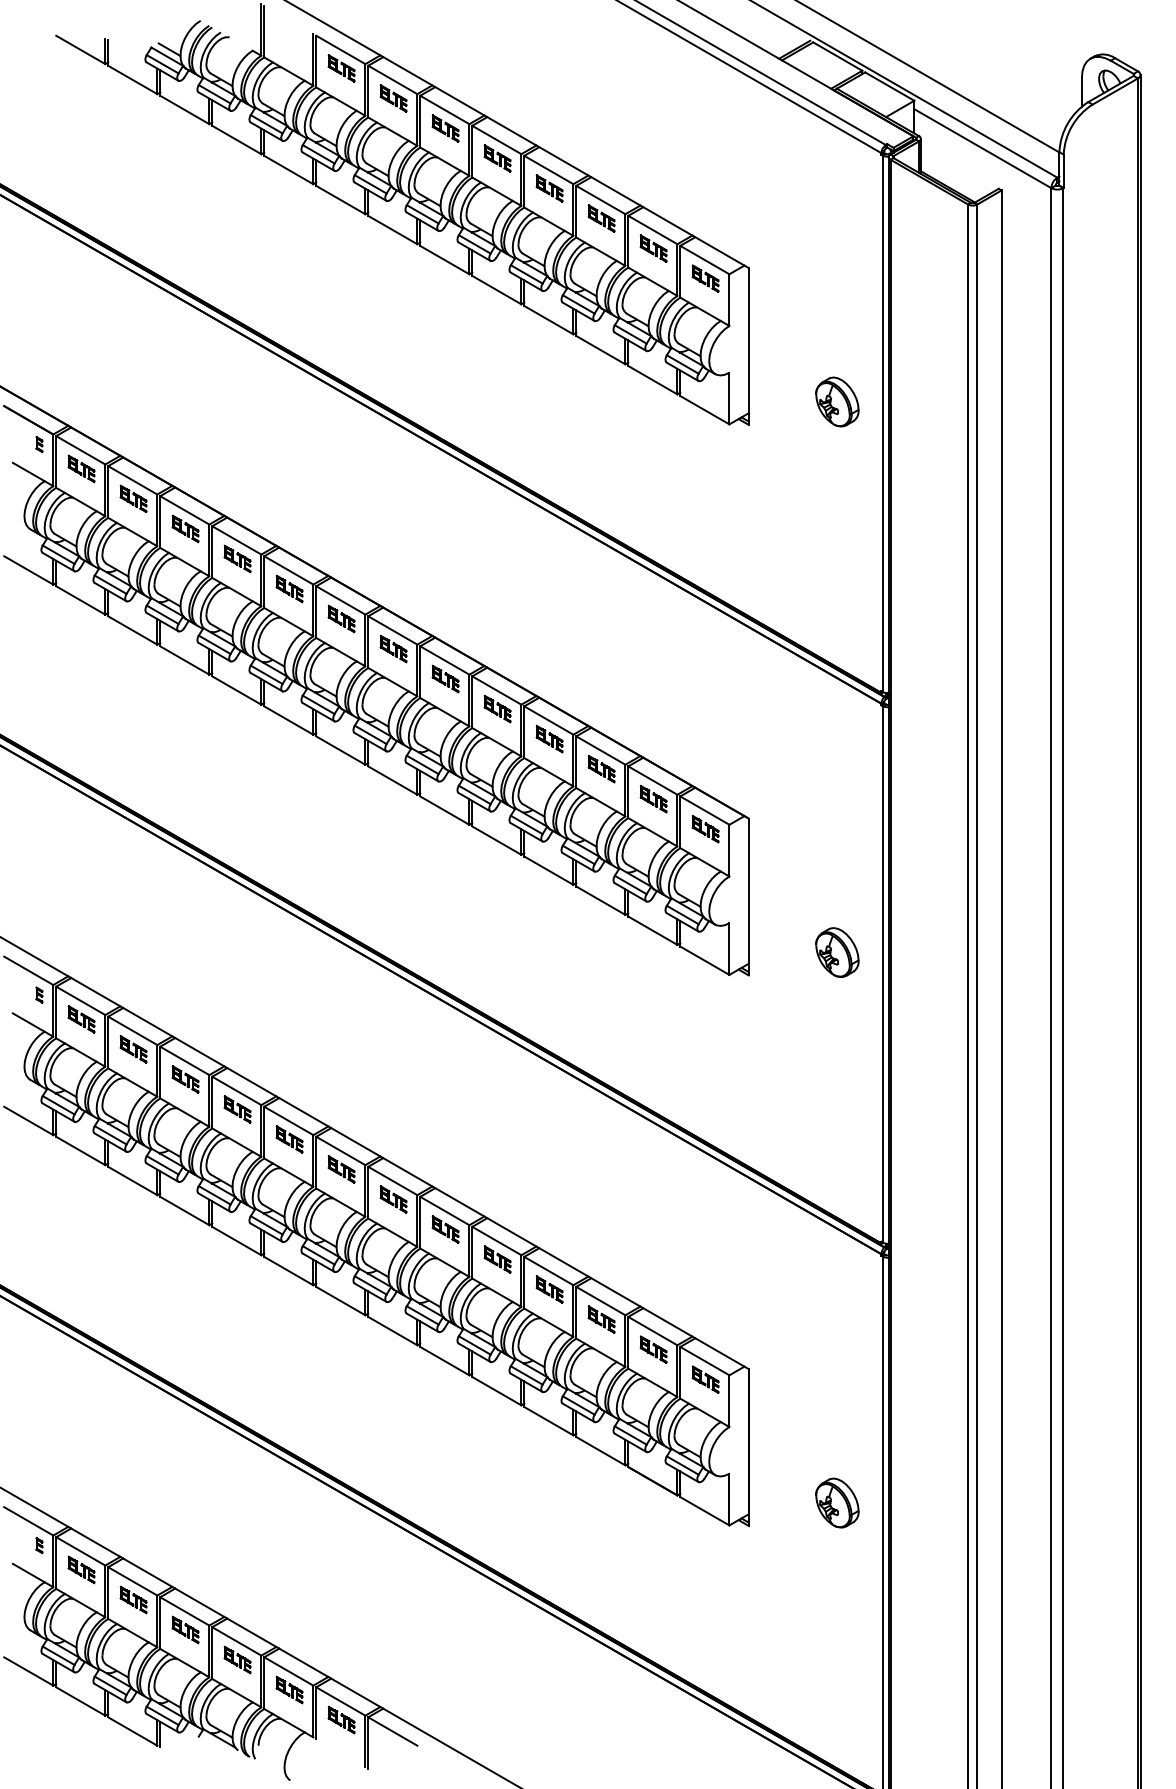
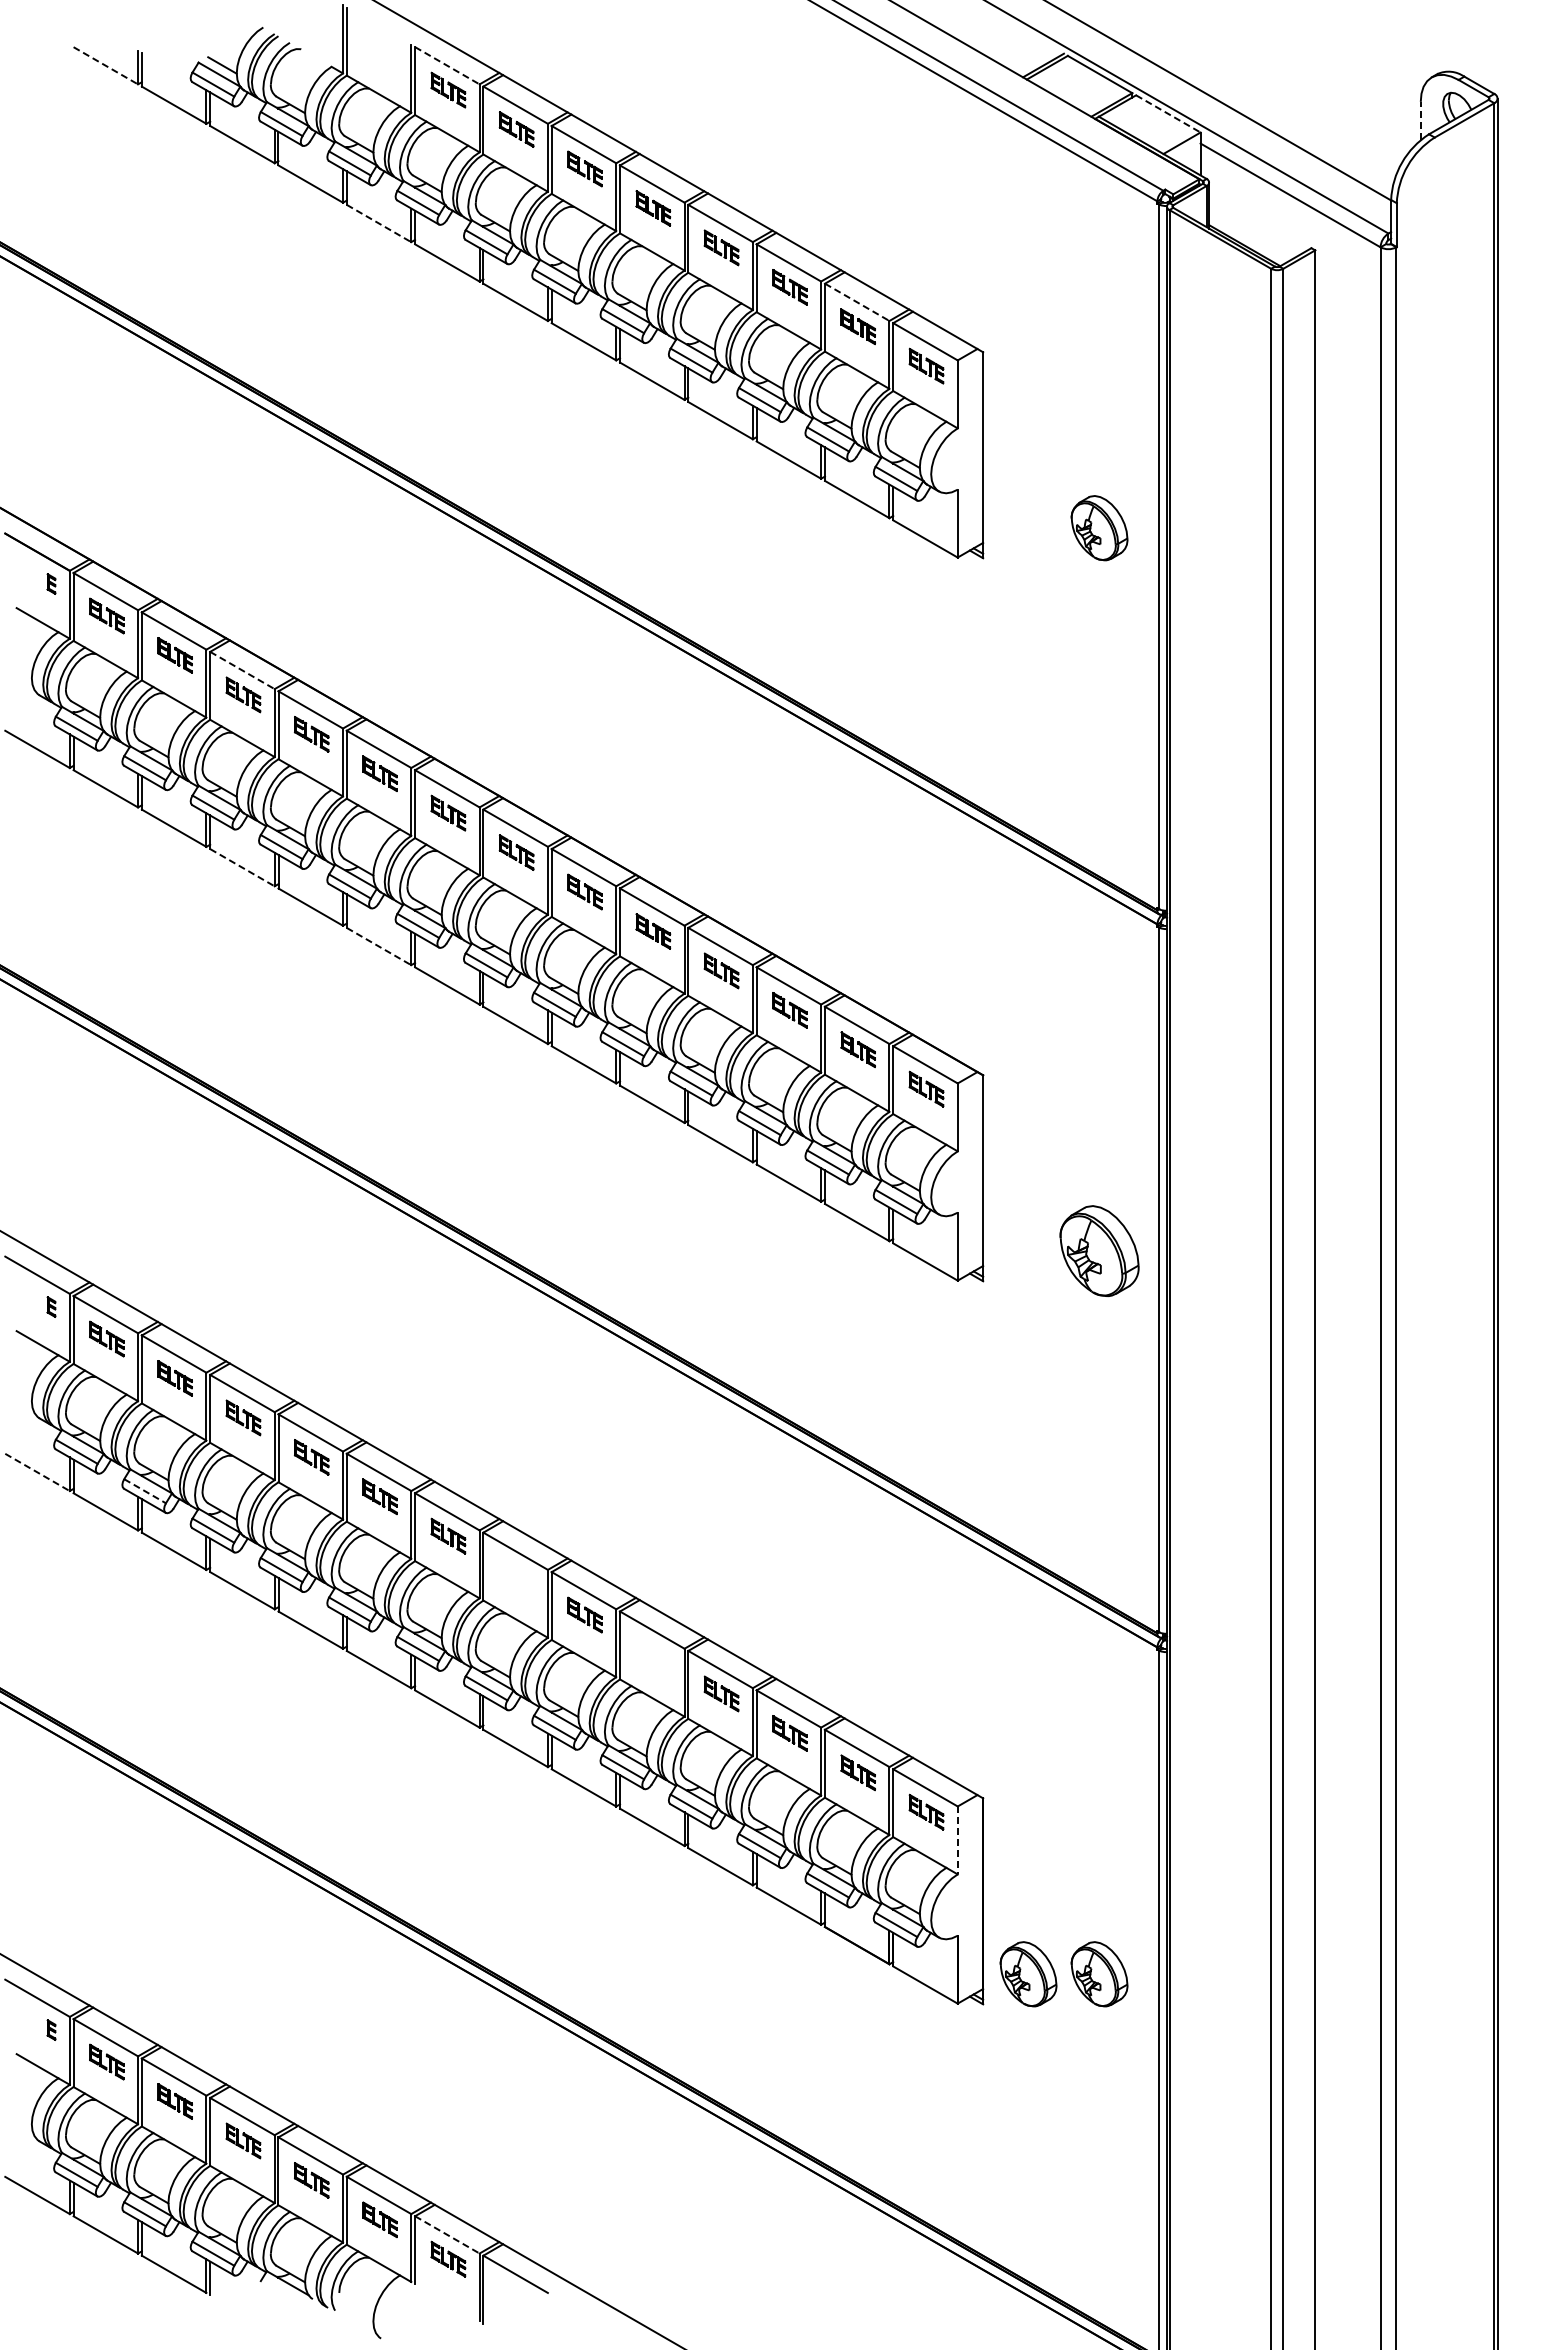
line: (81, 50) -> (106, 66), solid -> dashed
line: (340, 50) -> (447, 66), solid -> dashed
line: (889, 87) -> (1168, 114), solid -> dashed
line: (1081, 91) -> (1420, 120), solid -> dashed
line: (289, 170) -> (379, 223), solid -> dashed
line: (653, 230) -> (857, 302), solid -> dashed
line: (184, 510) -> (242, 670), solid -> dashed
line: (184, 660) -> (242, 867), solid -> dashed
line: (289, 720) -> (379, 946), solid -> dashed
part: (837, 952) -> (1099, 1251), size x1.4
line: (28, 1121) -> (37, 1472), solid -> dashed
line: (110, 1135) -> (145, 1491), solid -> dashed
part: (393, 1199) -> (516, 1575), removed
part: (497, 1259) -> (653, 1654), removed
line: (729, 1401) -> (957, 1840), solid -> dashed
part: (783, 1503) -> (1028, 1974), added
line: (340, 1701) -> (447, 2235), solid -> dashed

